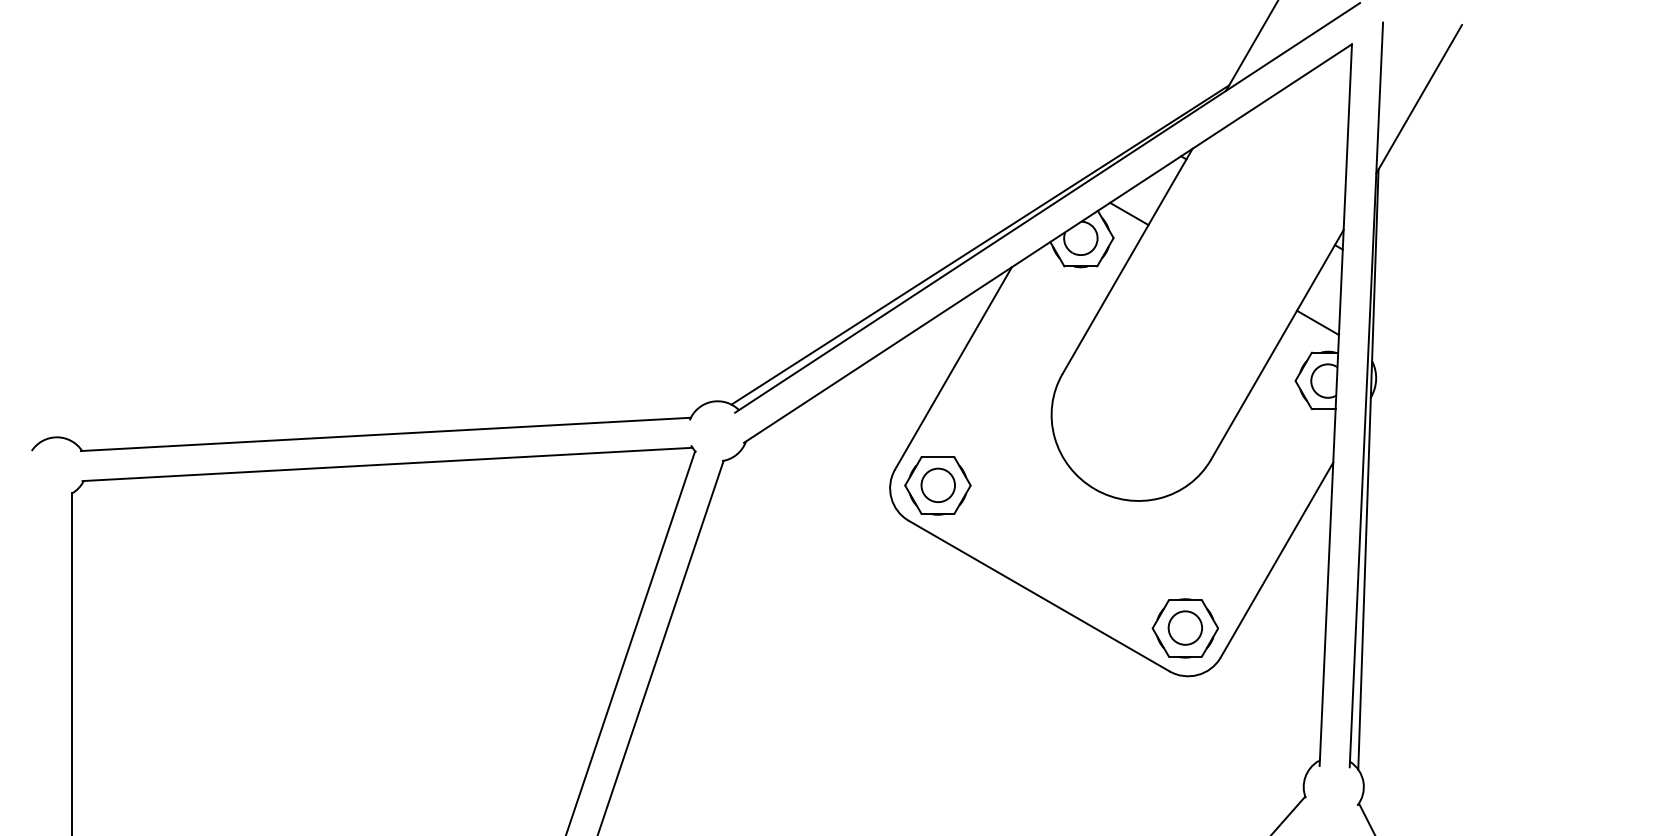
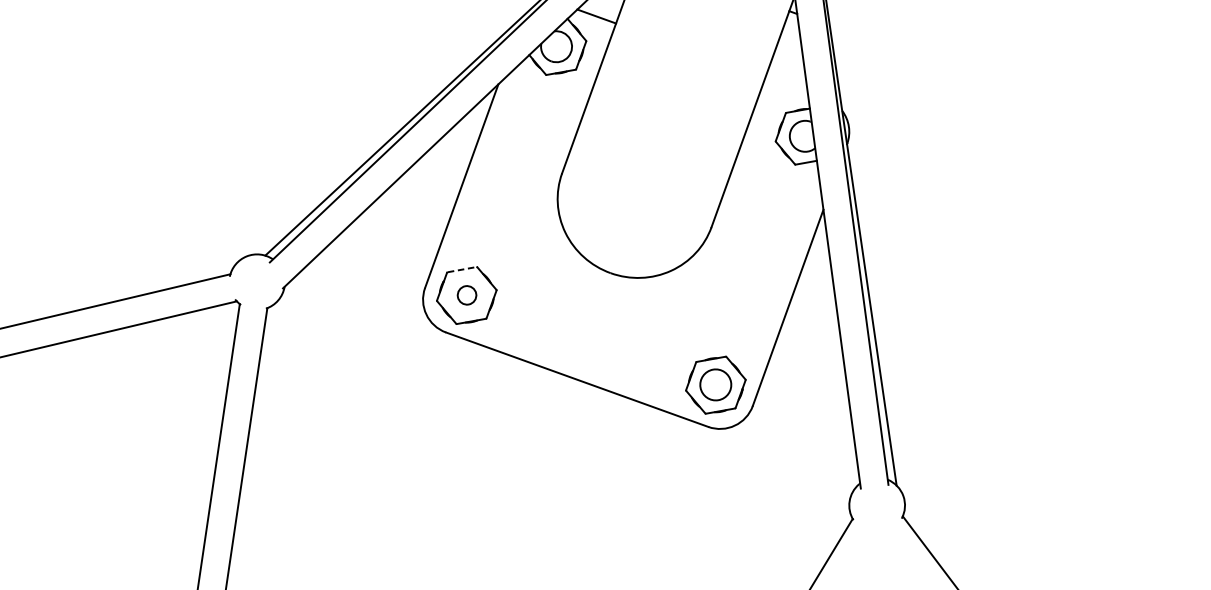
line: (1317, 322) -> (786, 84), removed
line: (937, 457) -> (461, 270), solid -> dashed
circle: (938, 485) -> (467, 295), size x0.6

